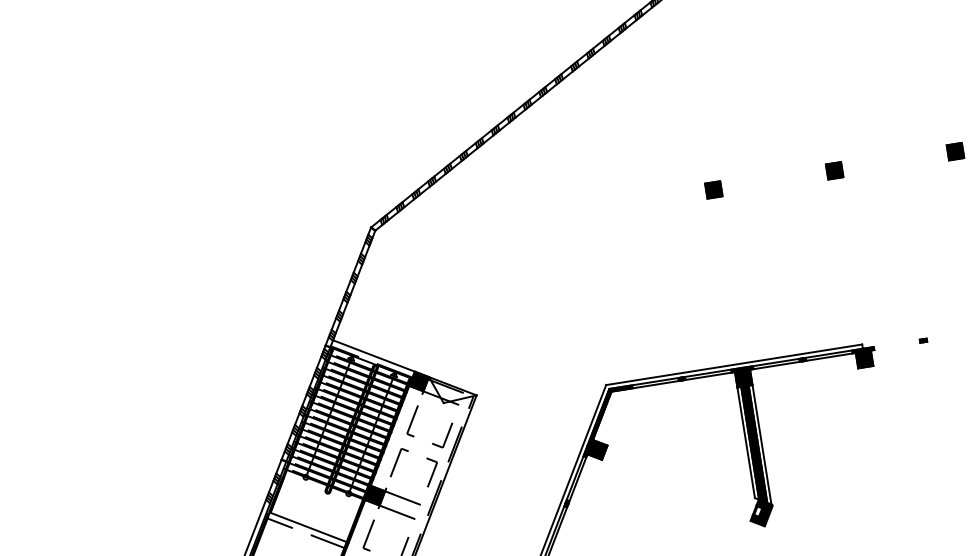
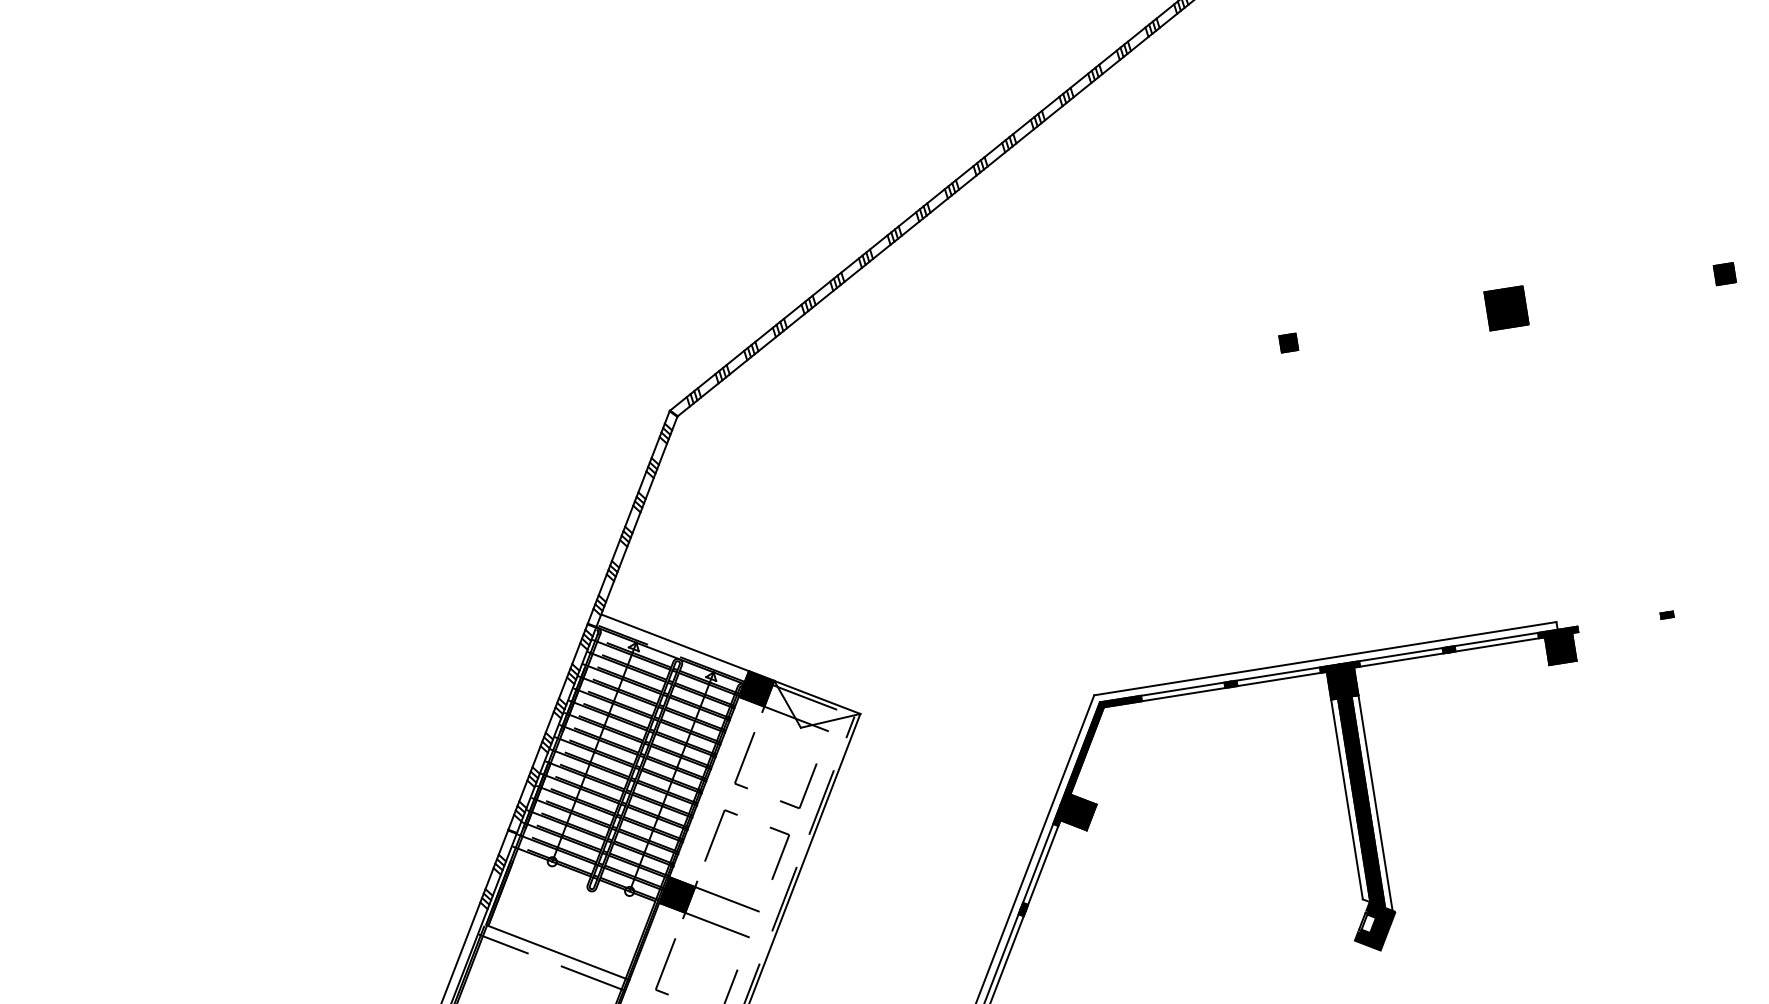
part: (955, 151) -> (1724, 273), size x0.7
part: (834, 170) -> (1506, 307), size x1.4
part: (713, 189) -> (1288, 342), size x0.6

